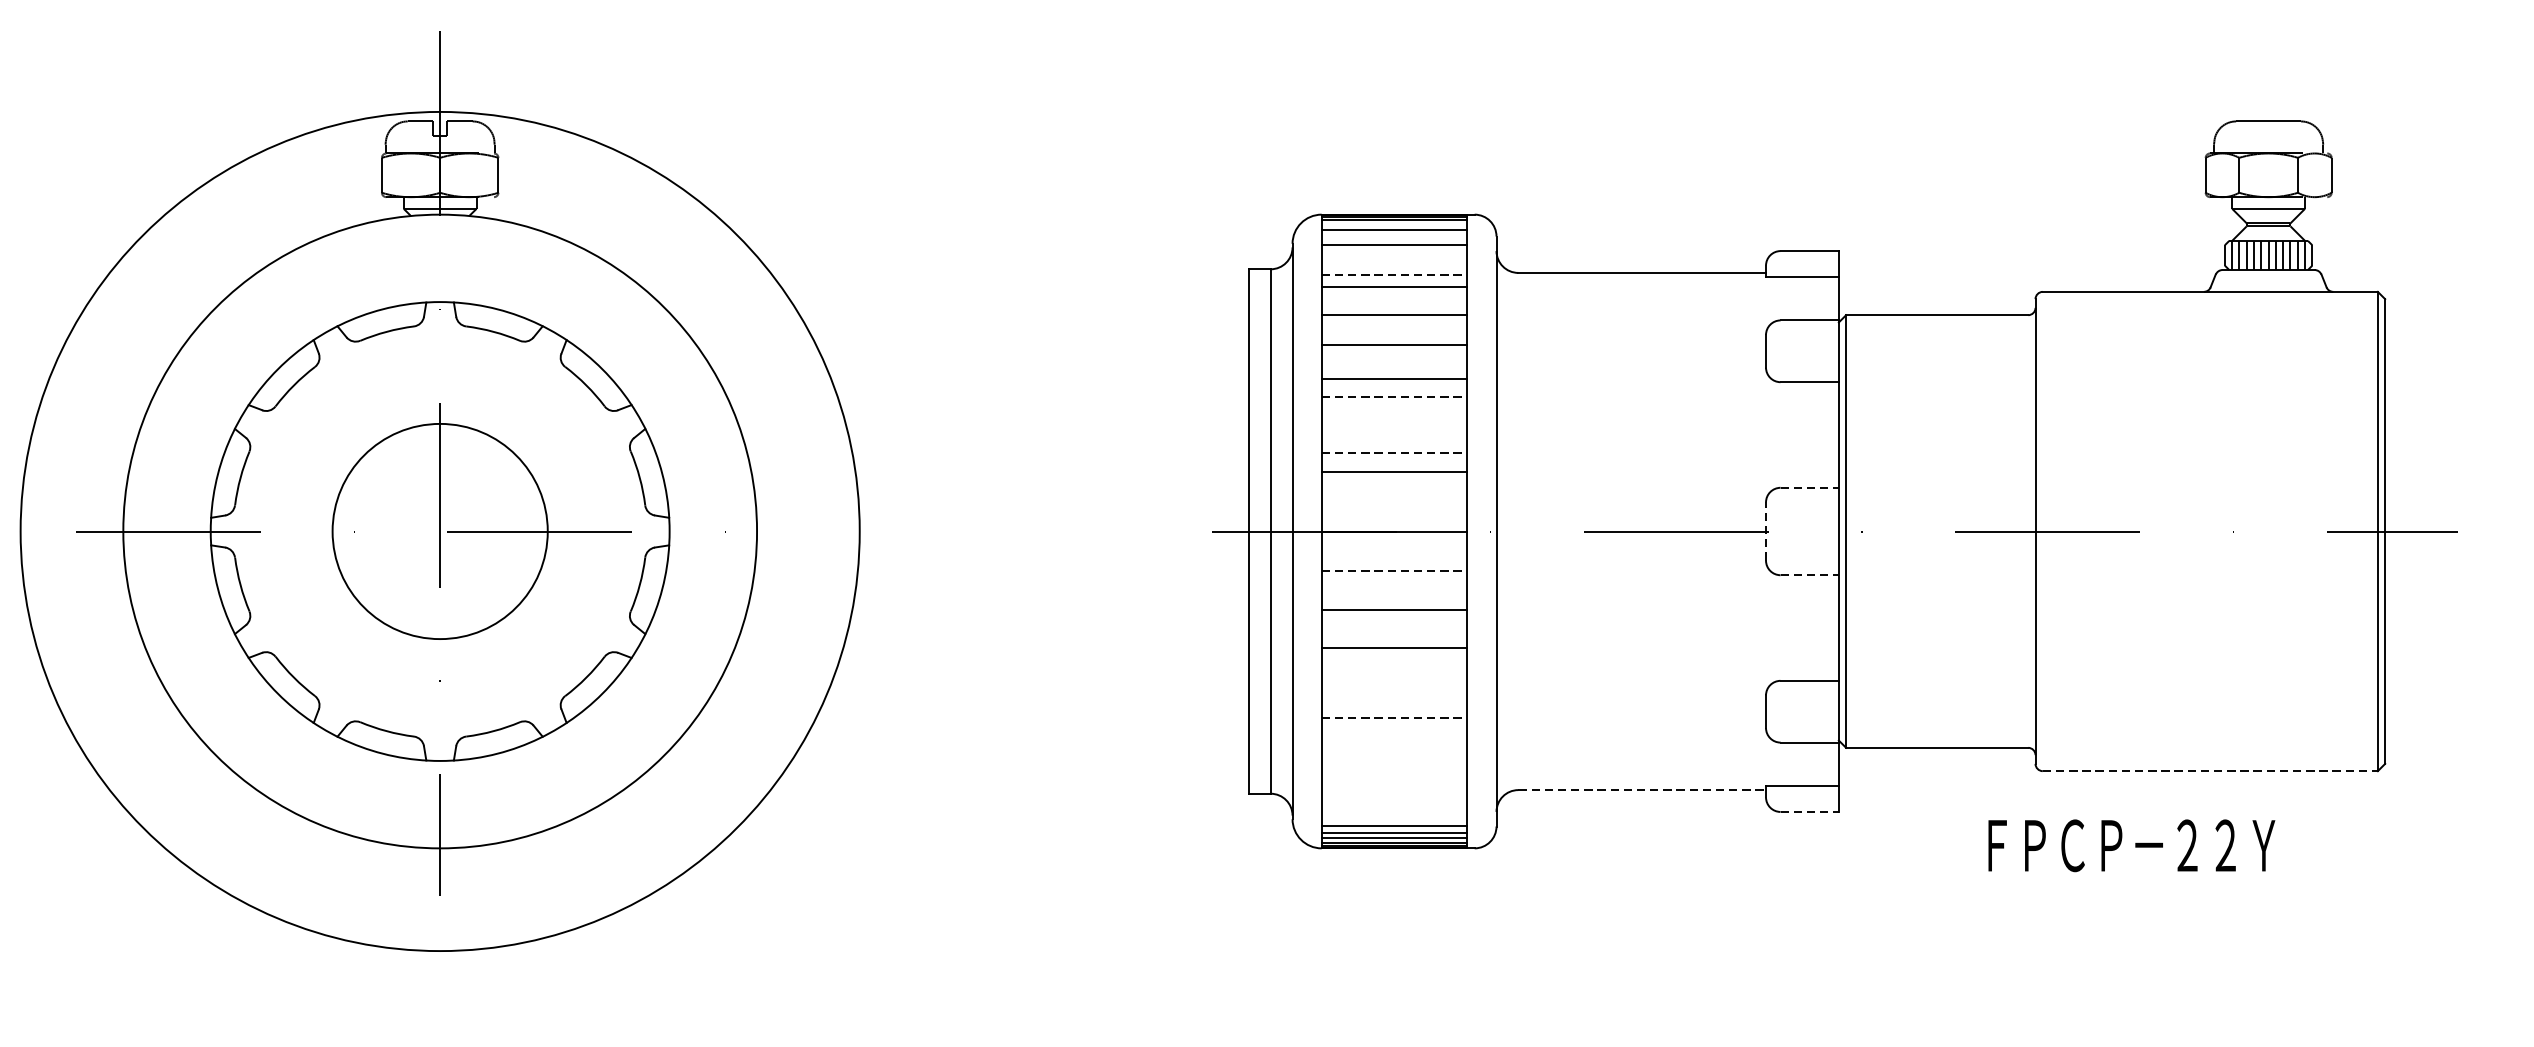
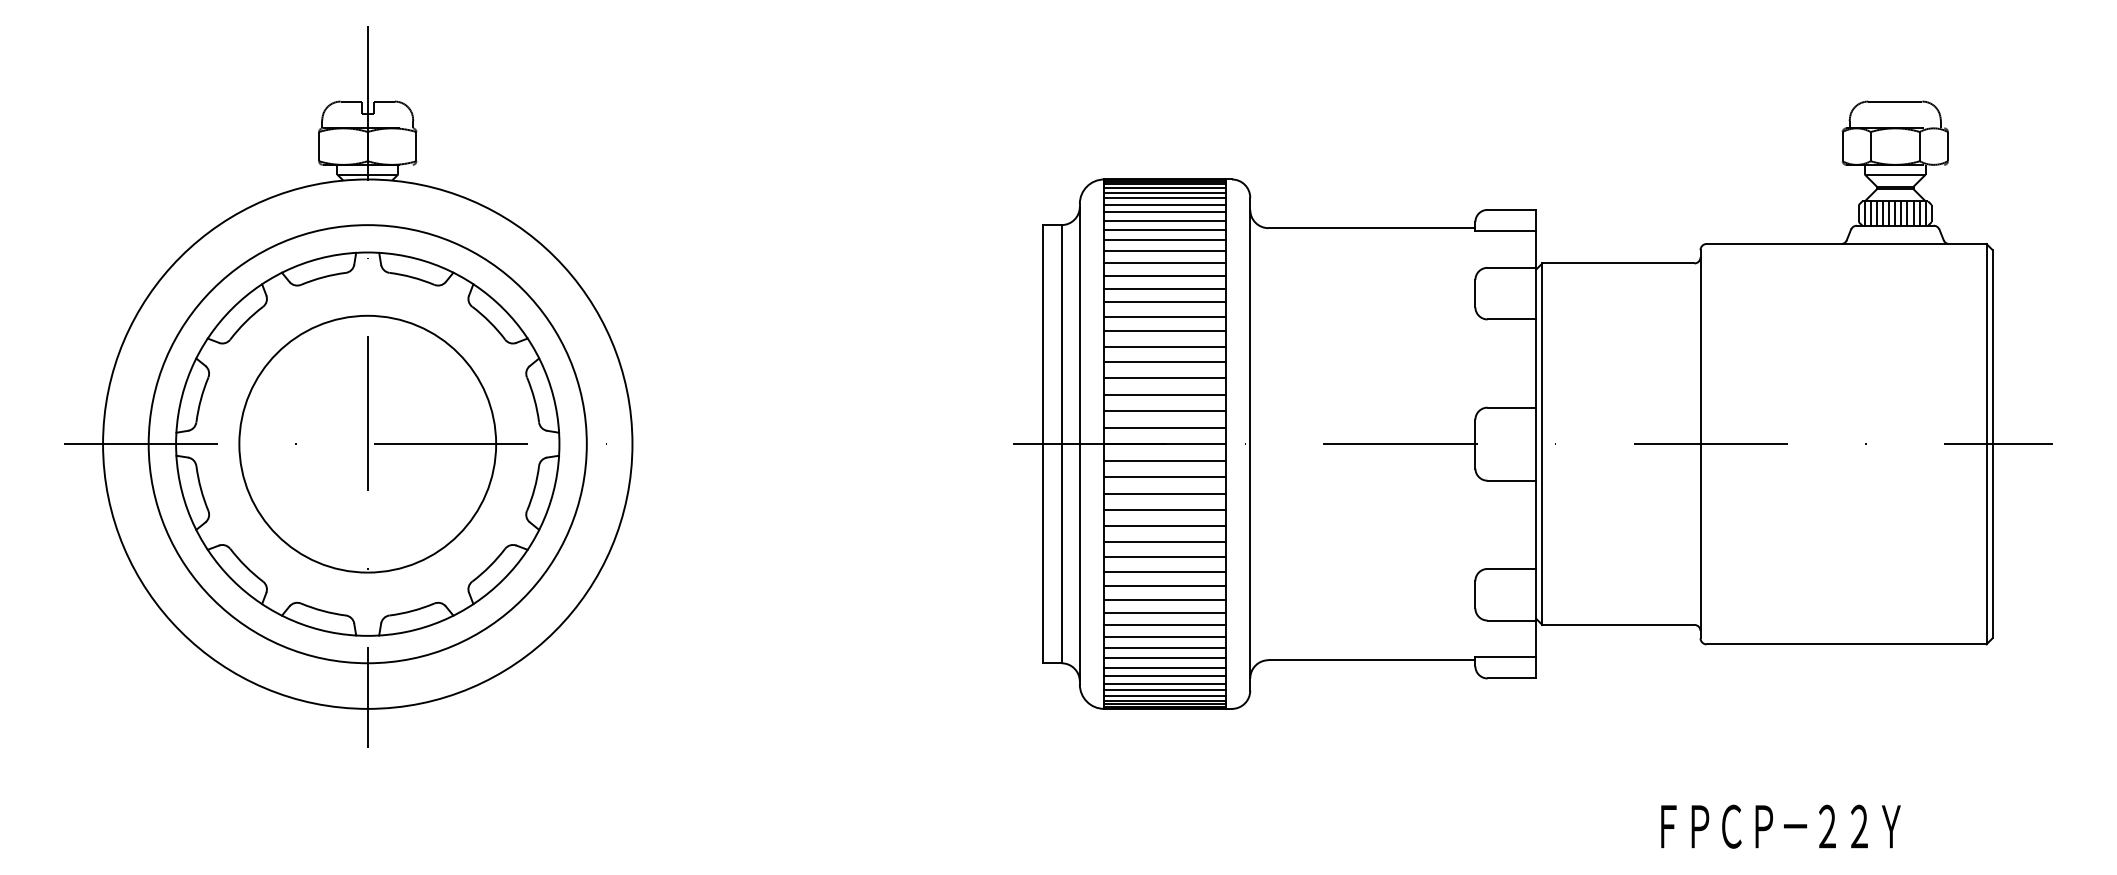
line: (1393, 224) -> (1164, 187), added
line: (1393, 237) -> (1164, 198), added
line: (1393, 254) -> (1164, 212), added
line: (1393, 263) -> (1164, 220), added
line: (1395, 275) -> (1165, 230), dashed -> solid
line: (1393, 300) -> (1164, 251), added
line: (1393, 329) -> (1164, 275), added
line: (1393, 361) -> (1164, 302), added
line: (1395, 396) -> (1165, 331), dashed -> solid
line: (1393, 414) -> (1164, 346), added
line: (1393, 433) -> (1164, 362), added
line: (1395, 452) -> (1165, 378), dashed -> solid
line: (1810, 487) -> (1512, 407), dashed -> solid
line: (1393, 491) -> (1164, 410), added
line: (1393, 511) -> (1164, 427), added
circle: (439, 530) -> (367, 443), size x1.43
line: (1766, 530) -> (1475, 443), dashed -> solid
circle: (439, 531) -> (367, 444), size x0.62
line: (1393, 551) -> (1164, 460), added
line: (1395, 571) -> (1165, 477), dashed -> solid
line: (1810, 574) -> (1512, 480), dashed -> solid
line: (1393, 590) -> (1164, 493), added
line: (1393, 628) -> (1164, 525), added
line: (1393, 665) -> (1164, 556), added
line: (1393, 683) -> (1164, 571), added
line: (1393, 701) -> (1164, 586), added
line: (1395, 717) -> (1165, 599), dashed -> solid
line: (1393, 732) -> (1164, 612), added
line: (1393, 748) -> (1164, 625), added
line: (1393, 762) -> (1164, 637), added
line: (2210, 771) -> (1846, 644), dashed -> solid
line: (1393, 776) -> (1164, 648), added
line: (1393, 788) -> (1164, 658), added
line: (1642, 790) -> (1372, 660), dashed -> solid
line: (1393, 798) -> (1164, 667), added
line: (1393, 809) -> (1164, 676), added
line: (1810, 811) -> (1512, 678), dashed -> solid
line: (1393, 817) -> (1164, 683), added
text: (2131, 845) -> (1780, 826), moved

